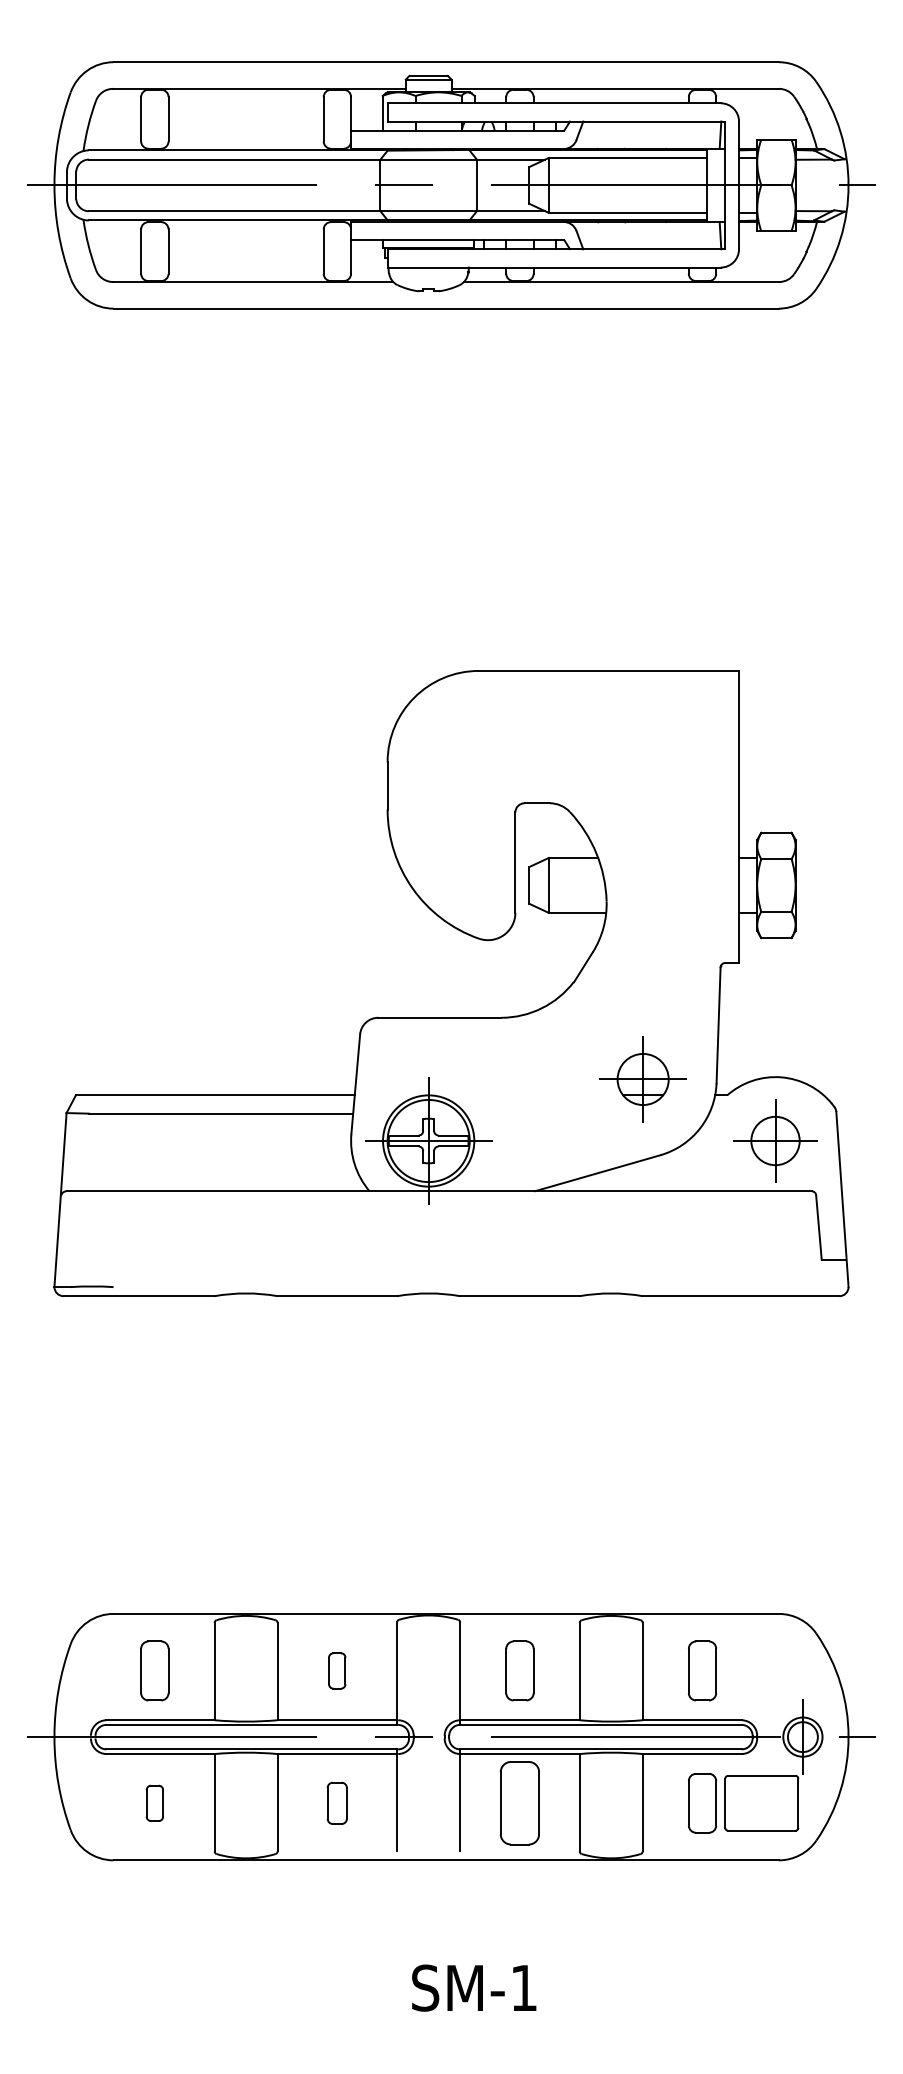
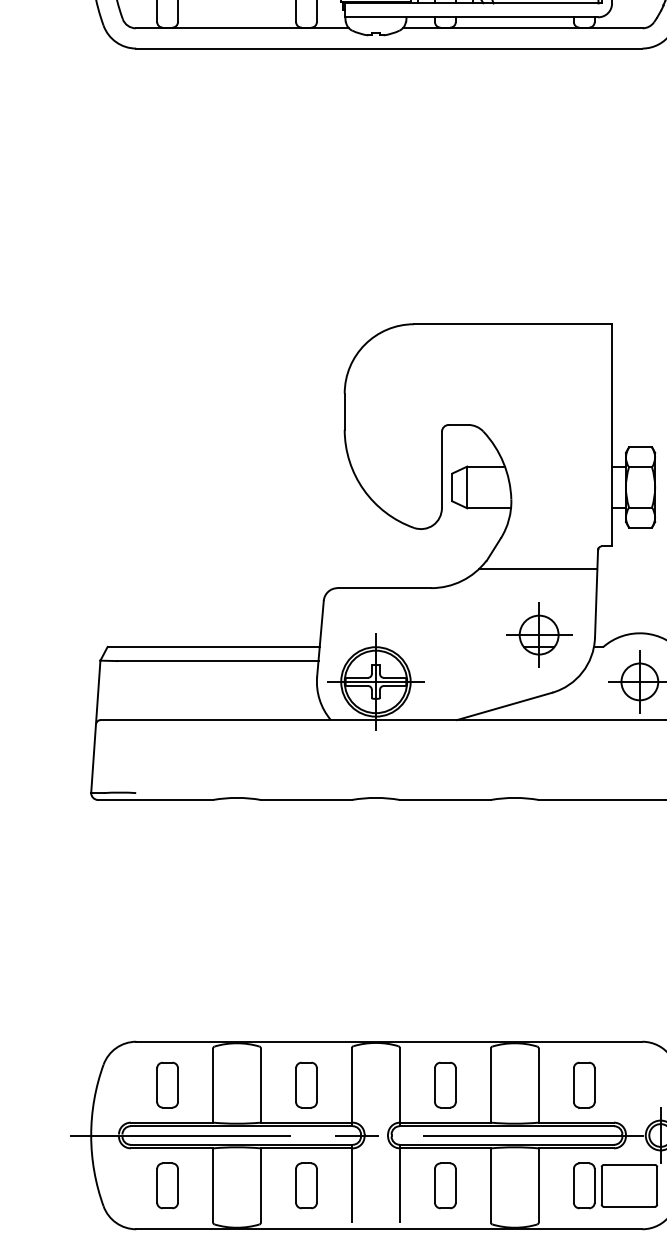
line: (641, 992) -> (537, 568), added
part: (336, 1670) -> (305, 1084), size x1.67
part: (154, 1803) -> (167, 1186), size x1.67
part: (336, 1803) -> (305, 1186), size x1.43
part: (519, 1803) -> (445, 1186), size x0.71

